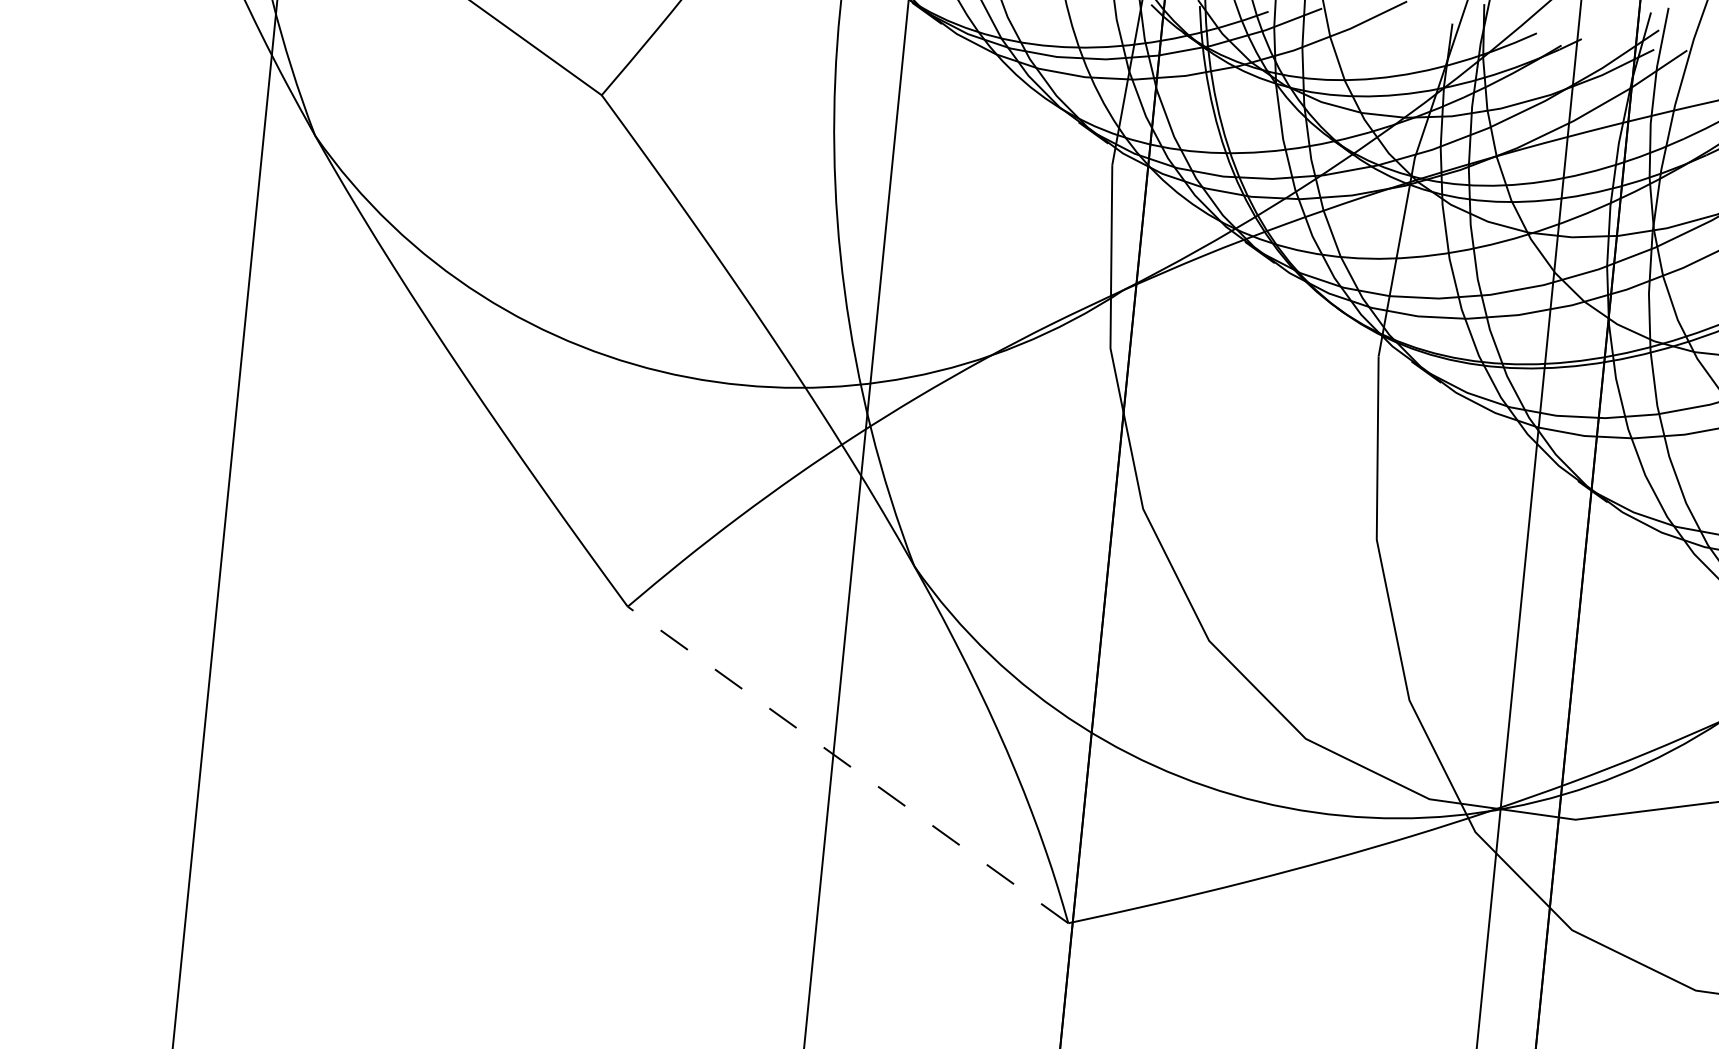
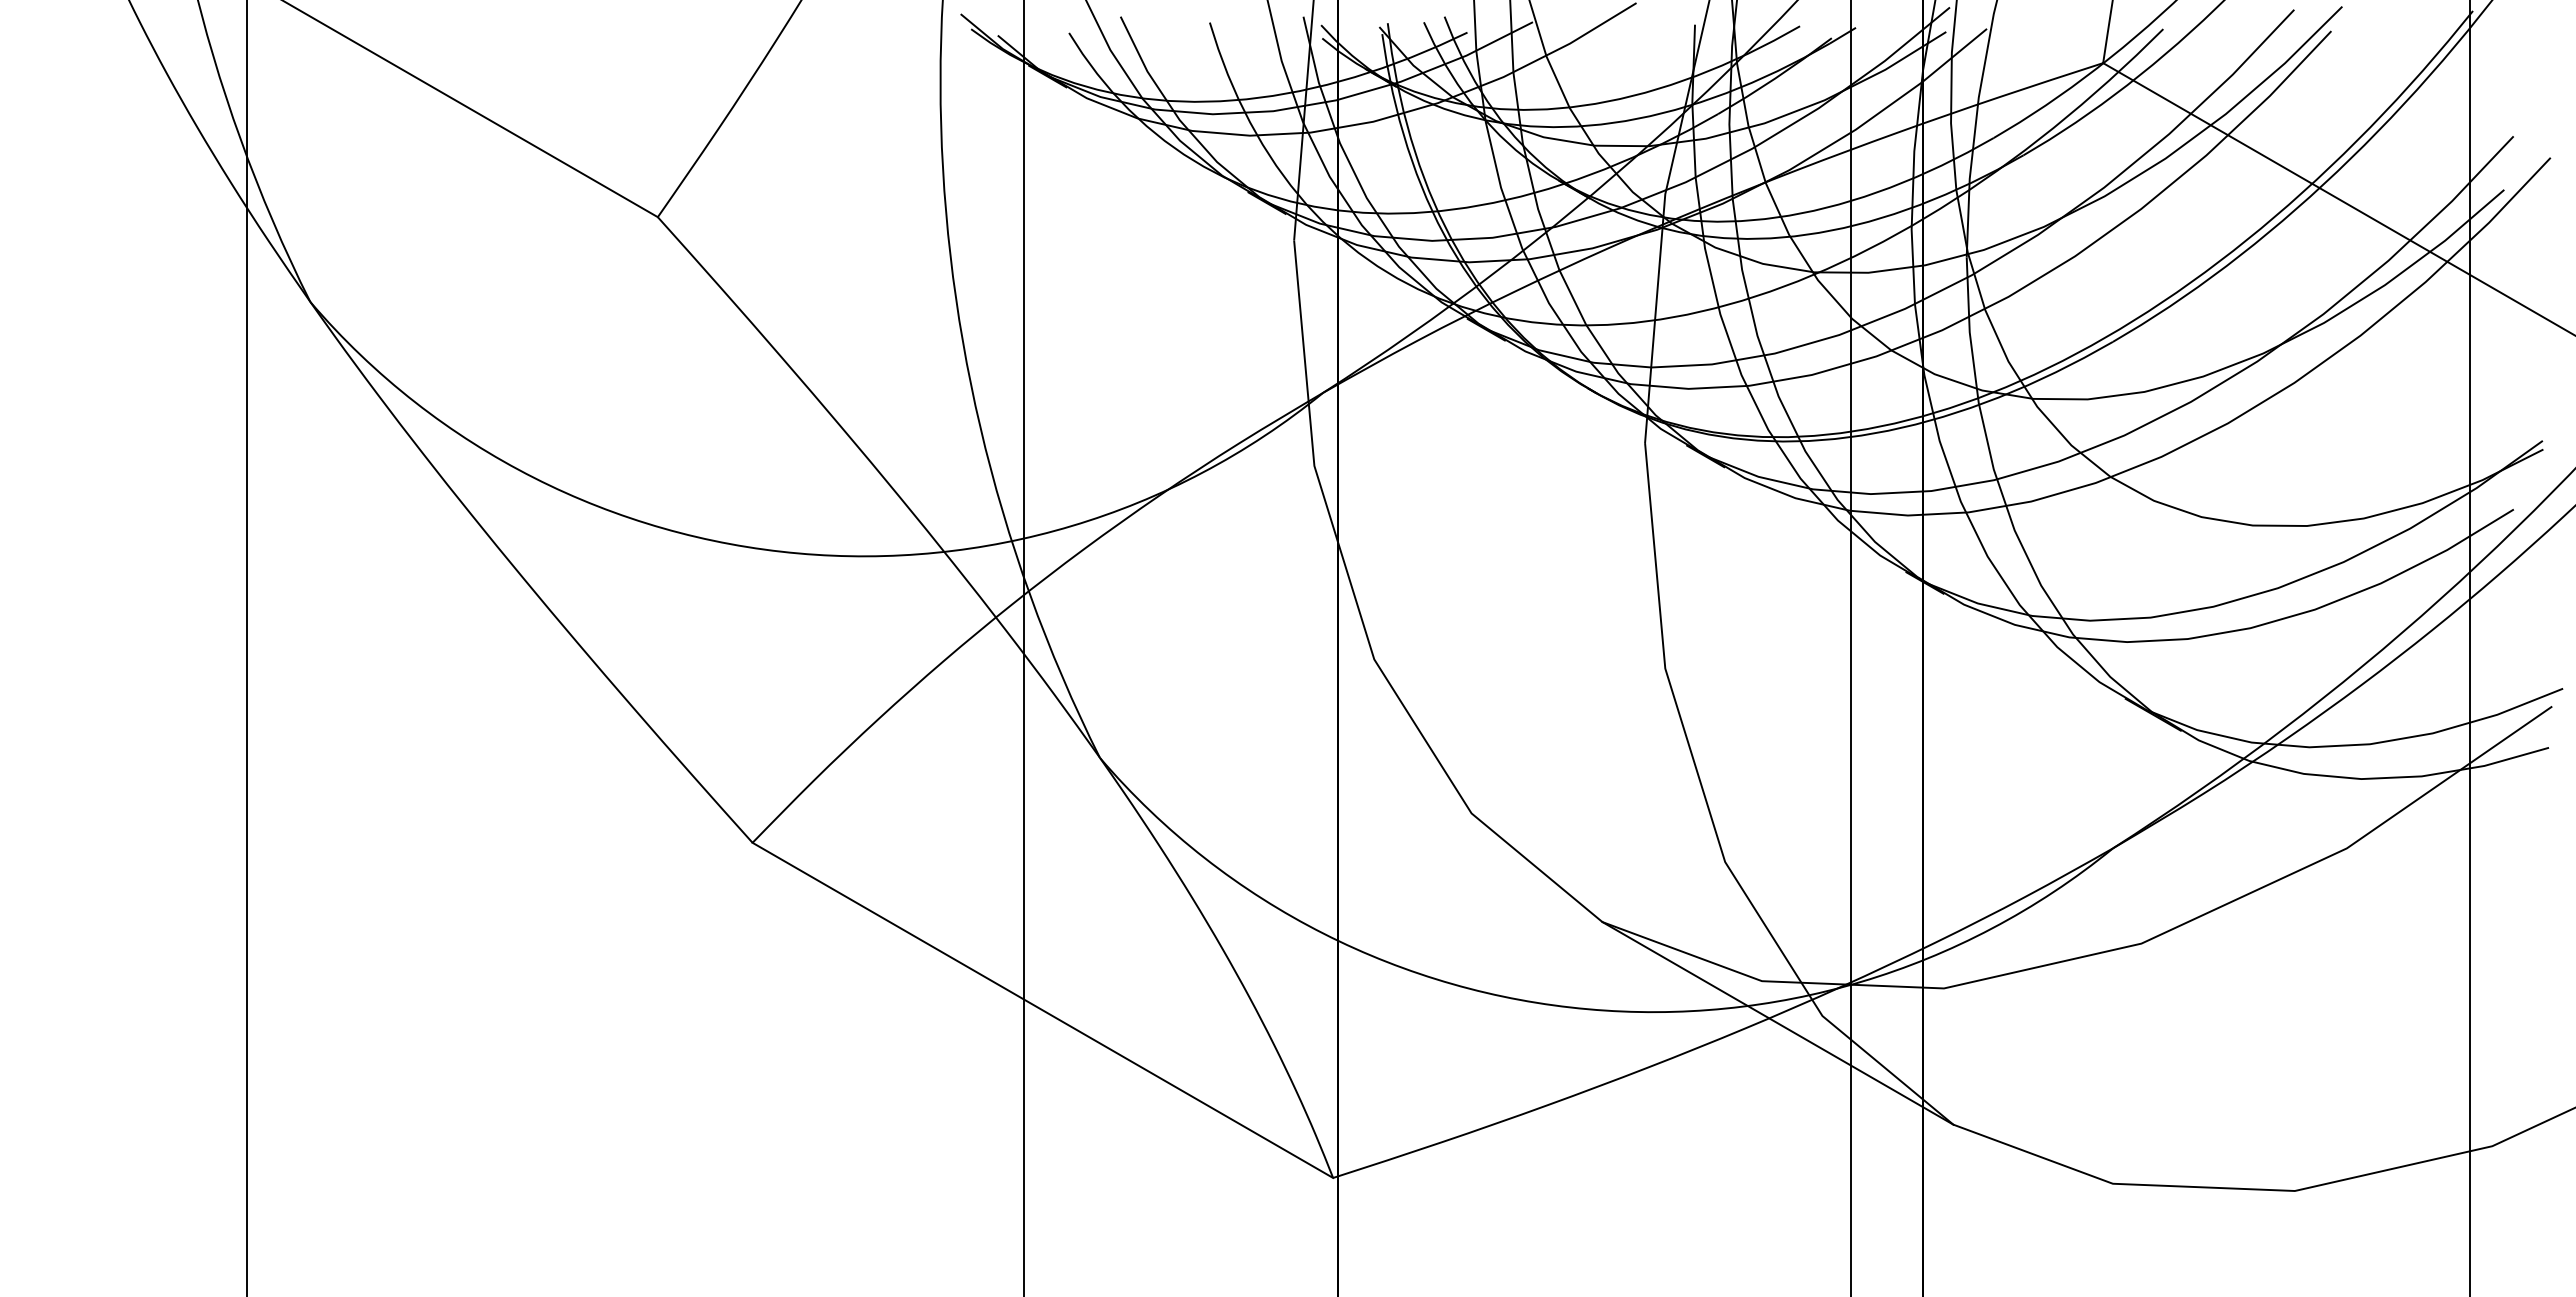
line: (847, 765) -> (1042, 1010), dashed -> solid
line: (1438, 834) -> (1777, 1023), added

